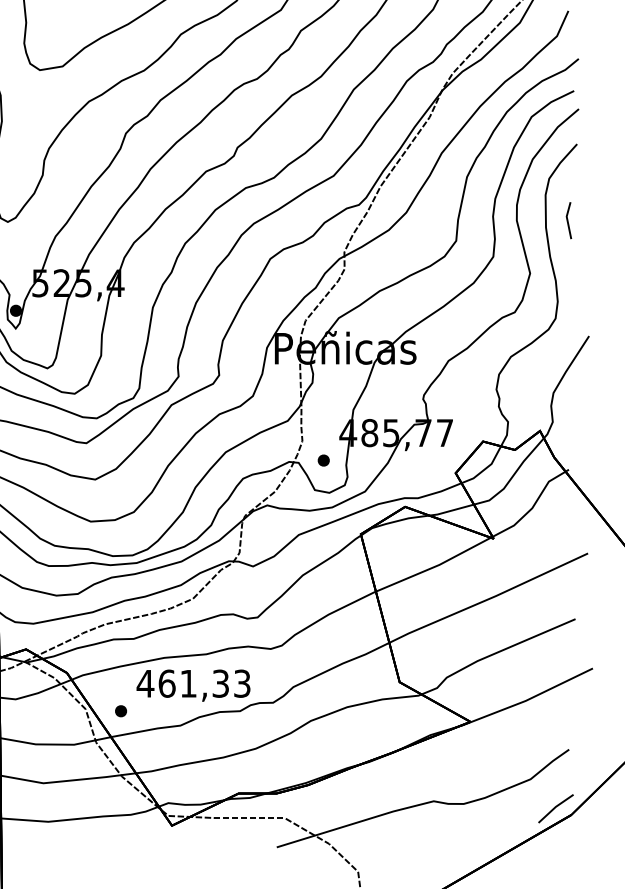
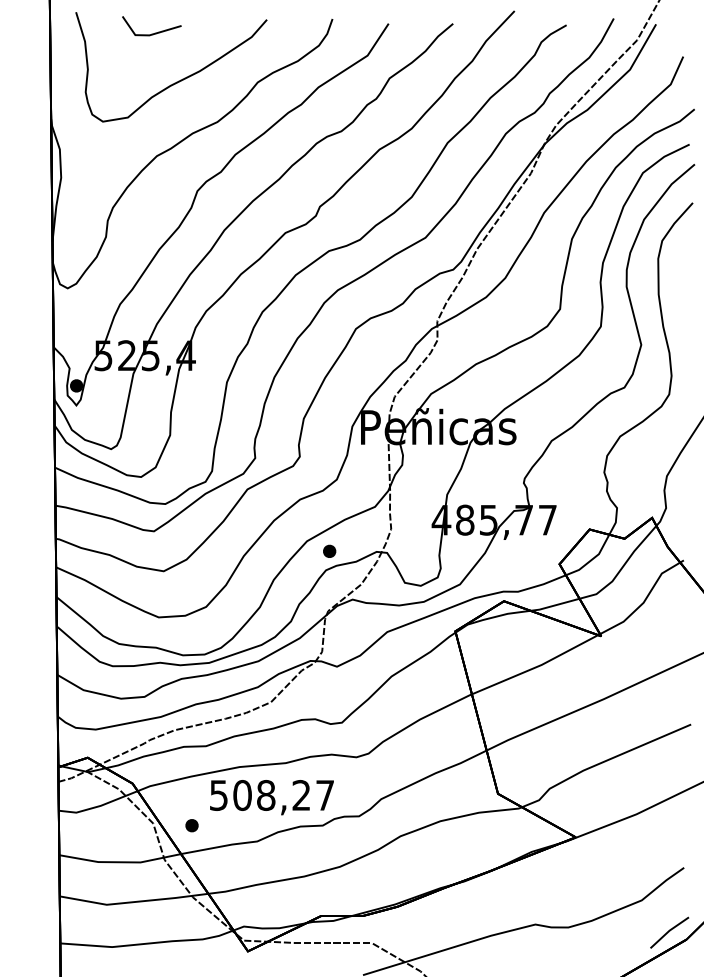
line: (568, 220) -> (683, 286), removed
part: (323, 459) -> (329, 550), moved
text: (193, 683) -> (271, 795), 461,33 -> 508,27

